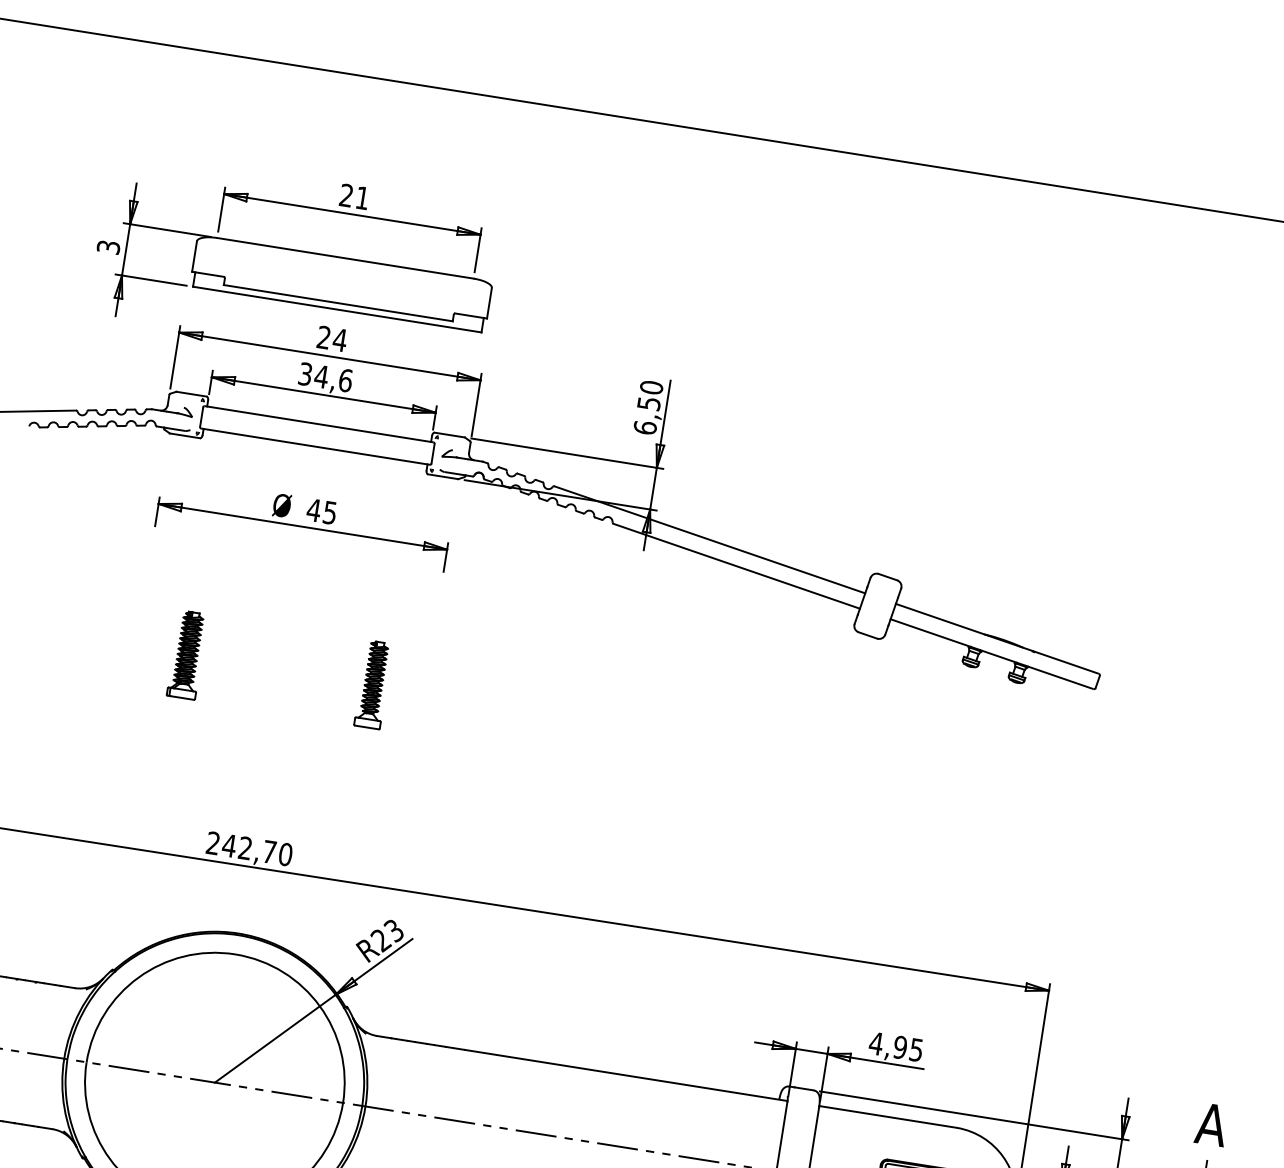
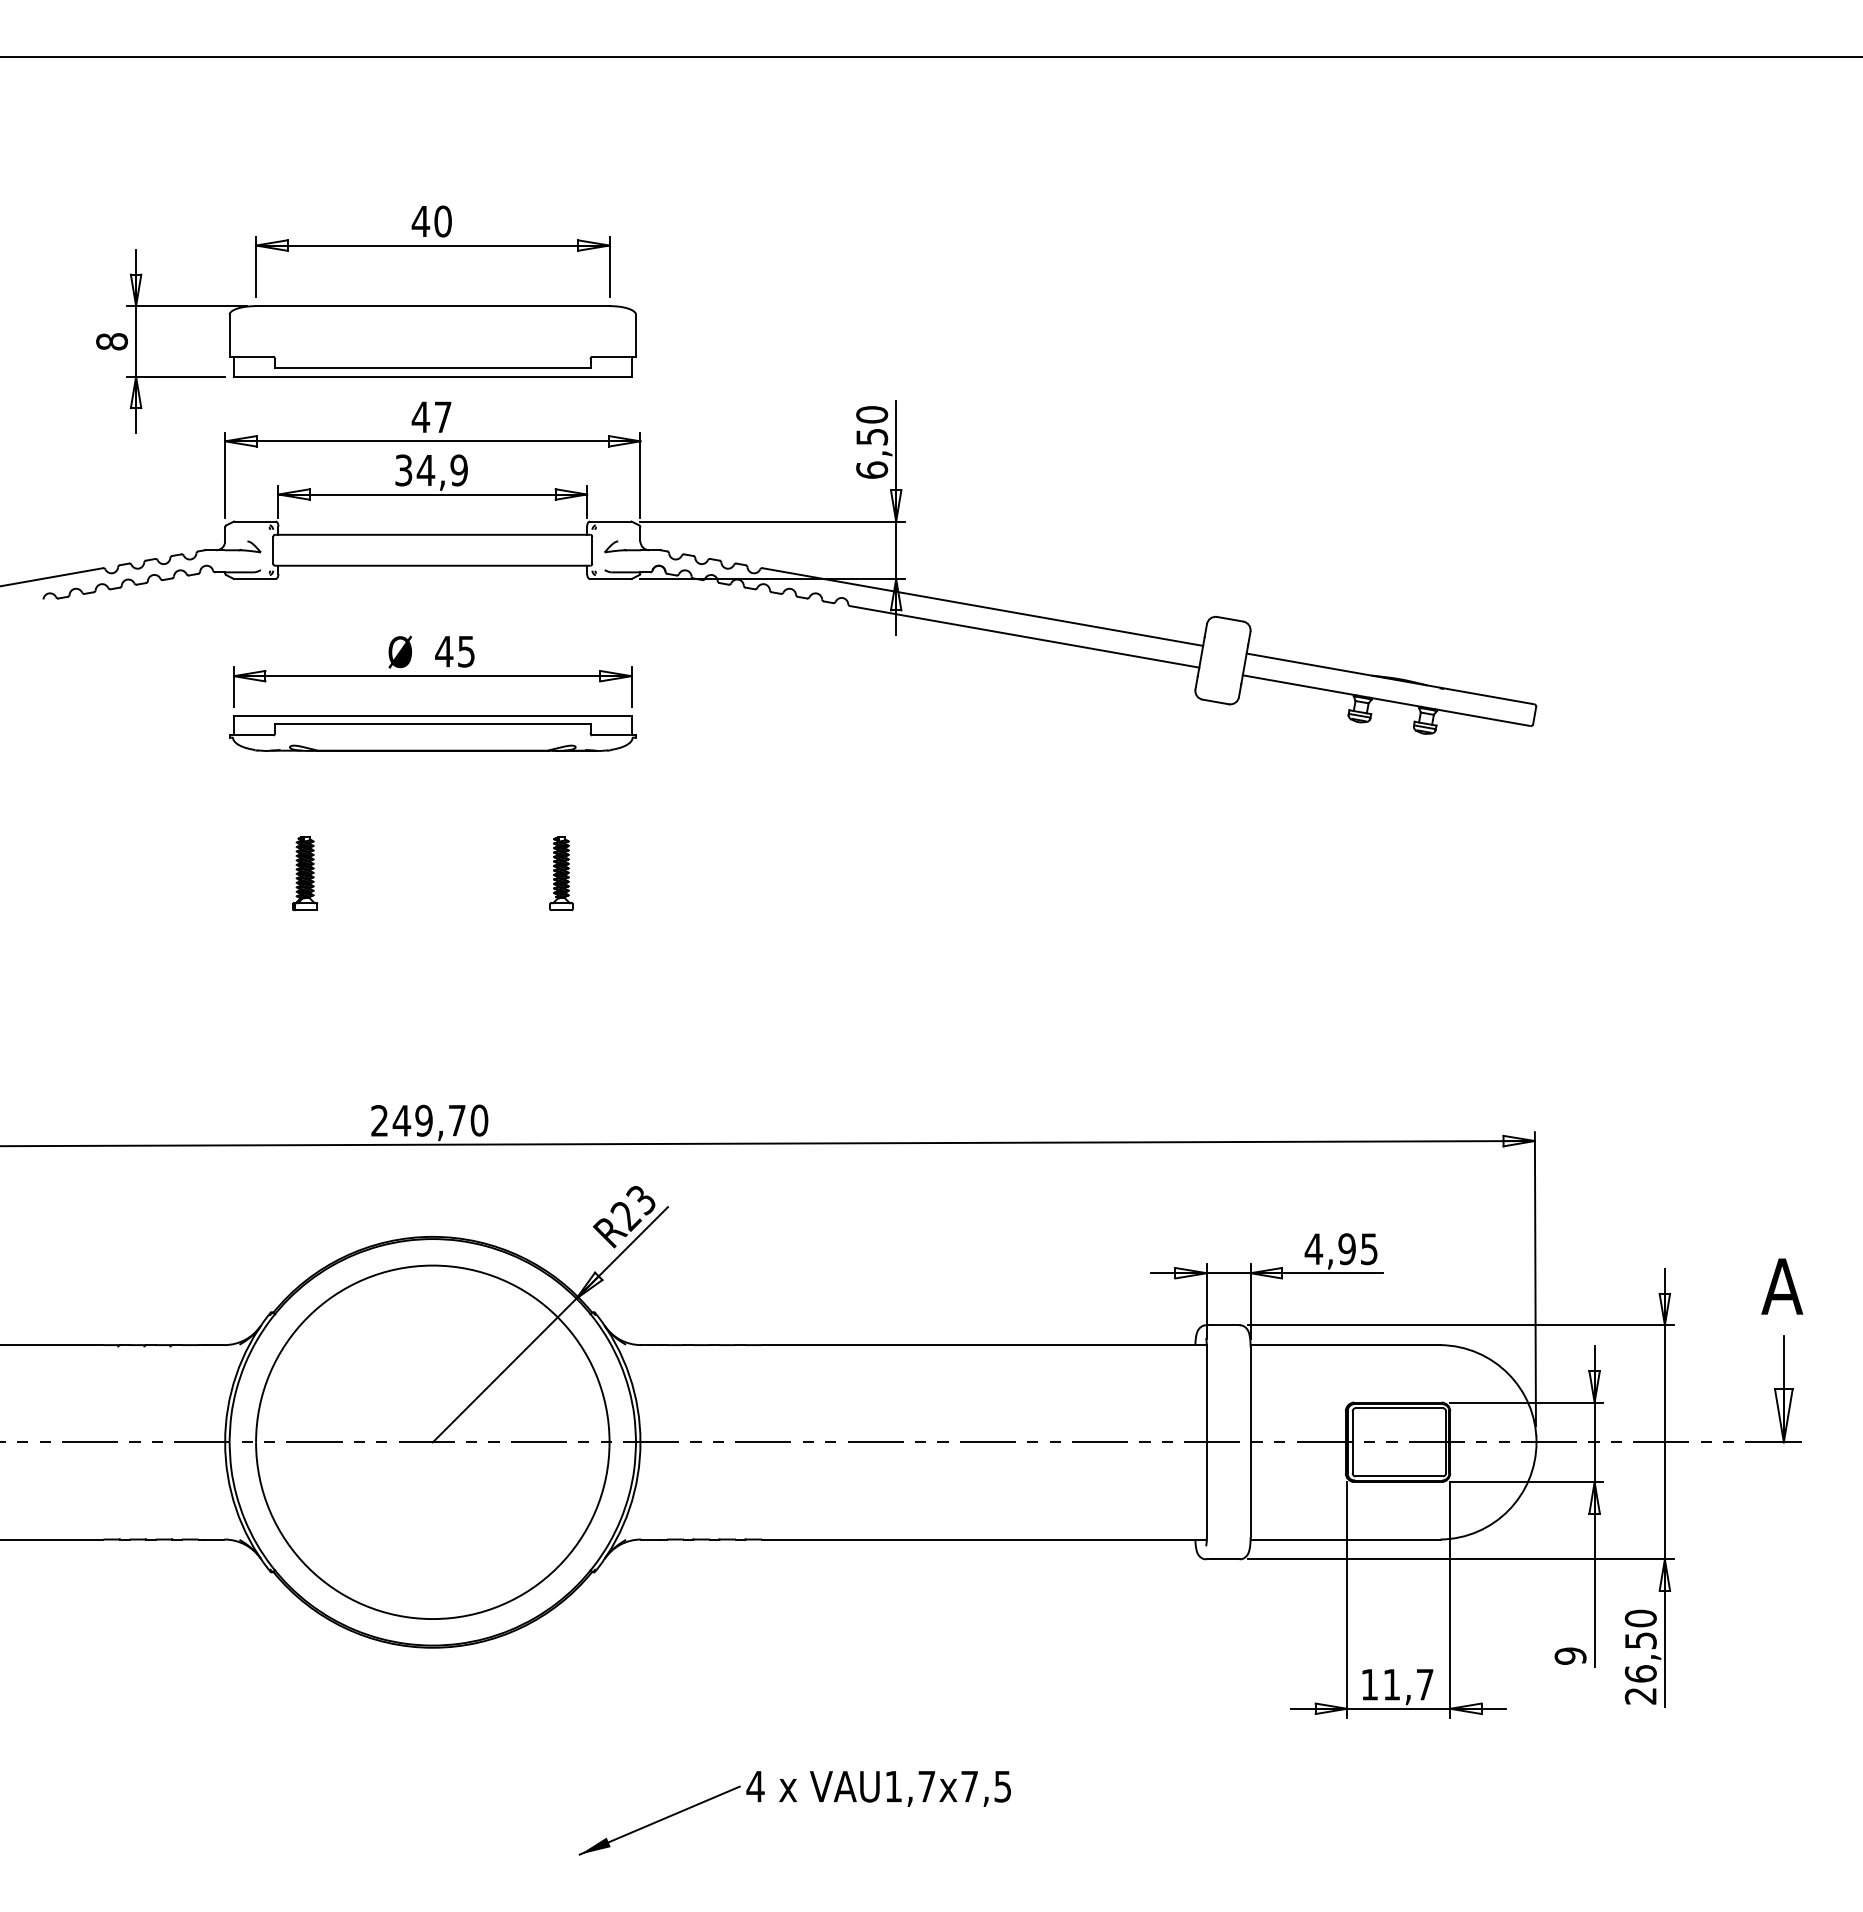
text: (354, 196) -> (431, 221), 21 -> 40
text: (108, 247) -> (112, 341), 3 -> 8
text: (331, 338) -> (431, 416), 24 -> 47
text: (345, 380) -> (459, 470), 34,6 -> 34,9
part: (296, 568) -> (432, 733), added
part: (187, 655) -> (305, 873), size x0.62
part: (373, 684) -> (561, 873), size x0.62
text: (245, 848) -> (423, 1120), 242,70 -> 249,70

